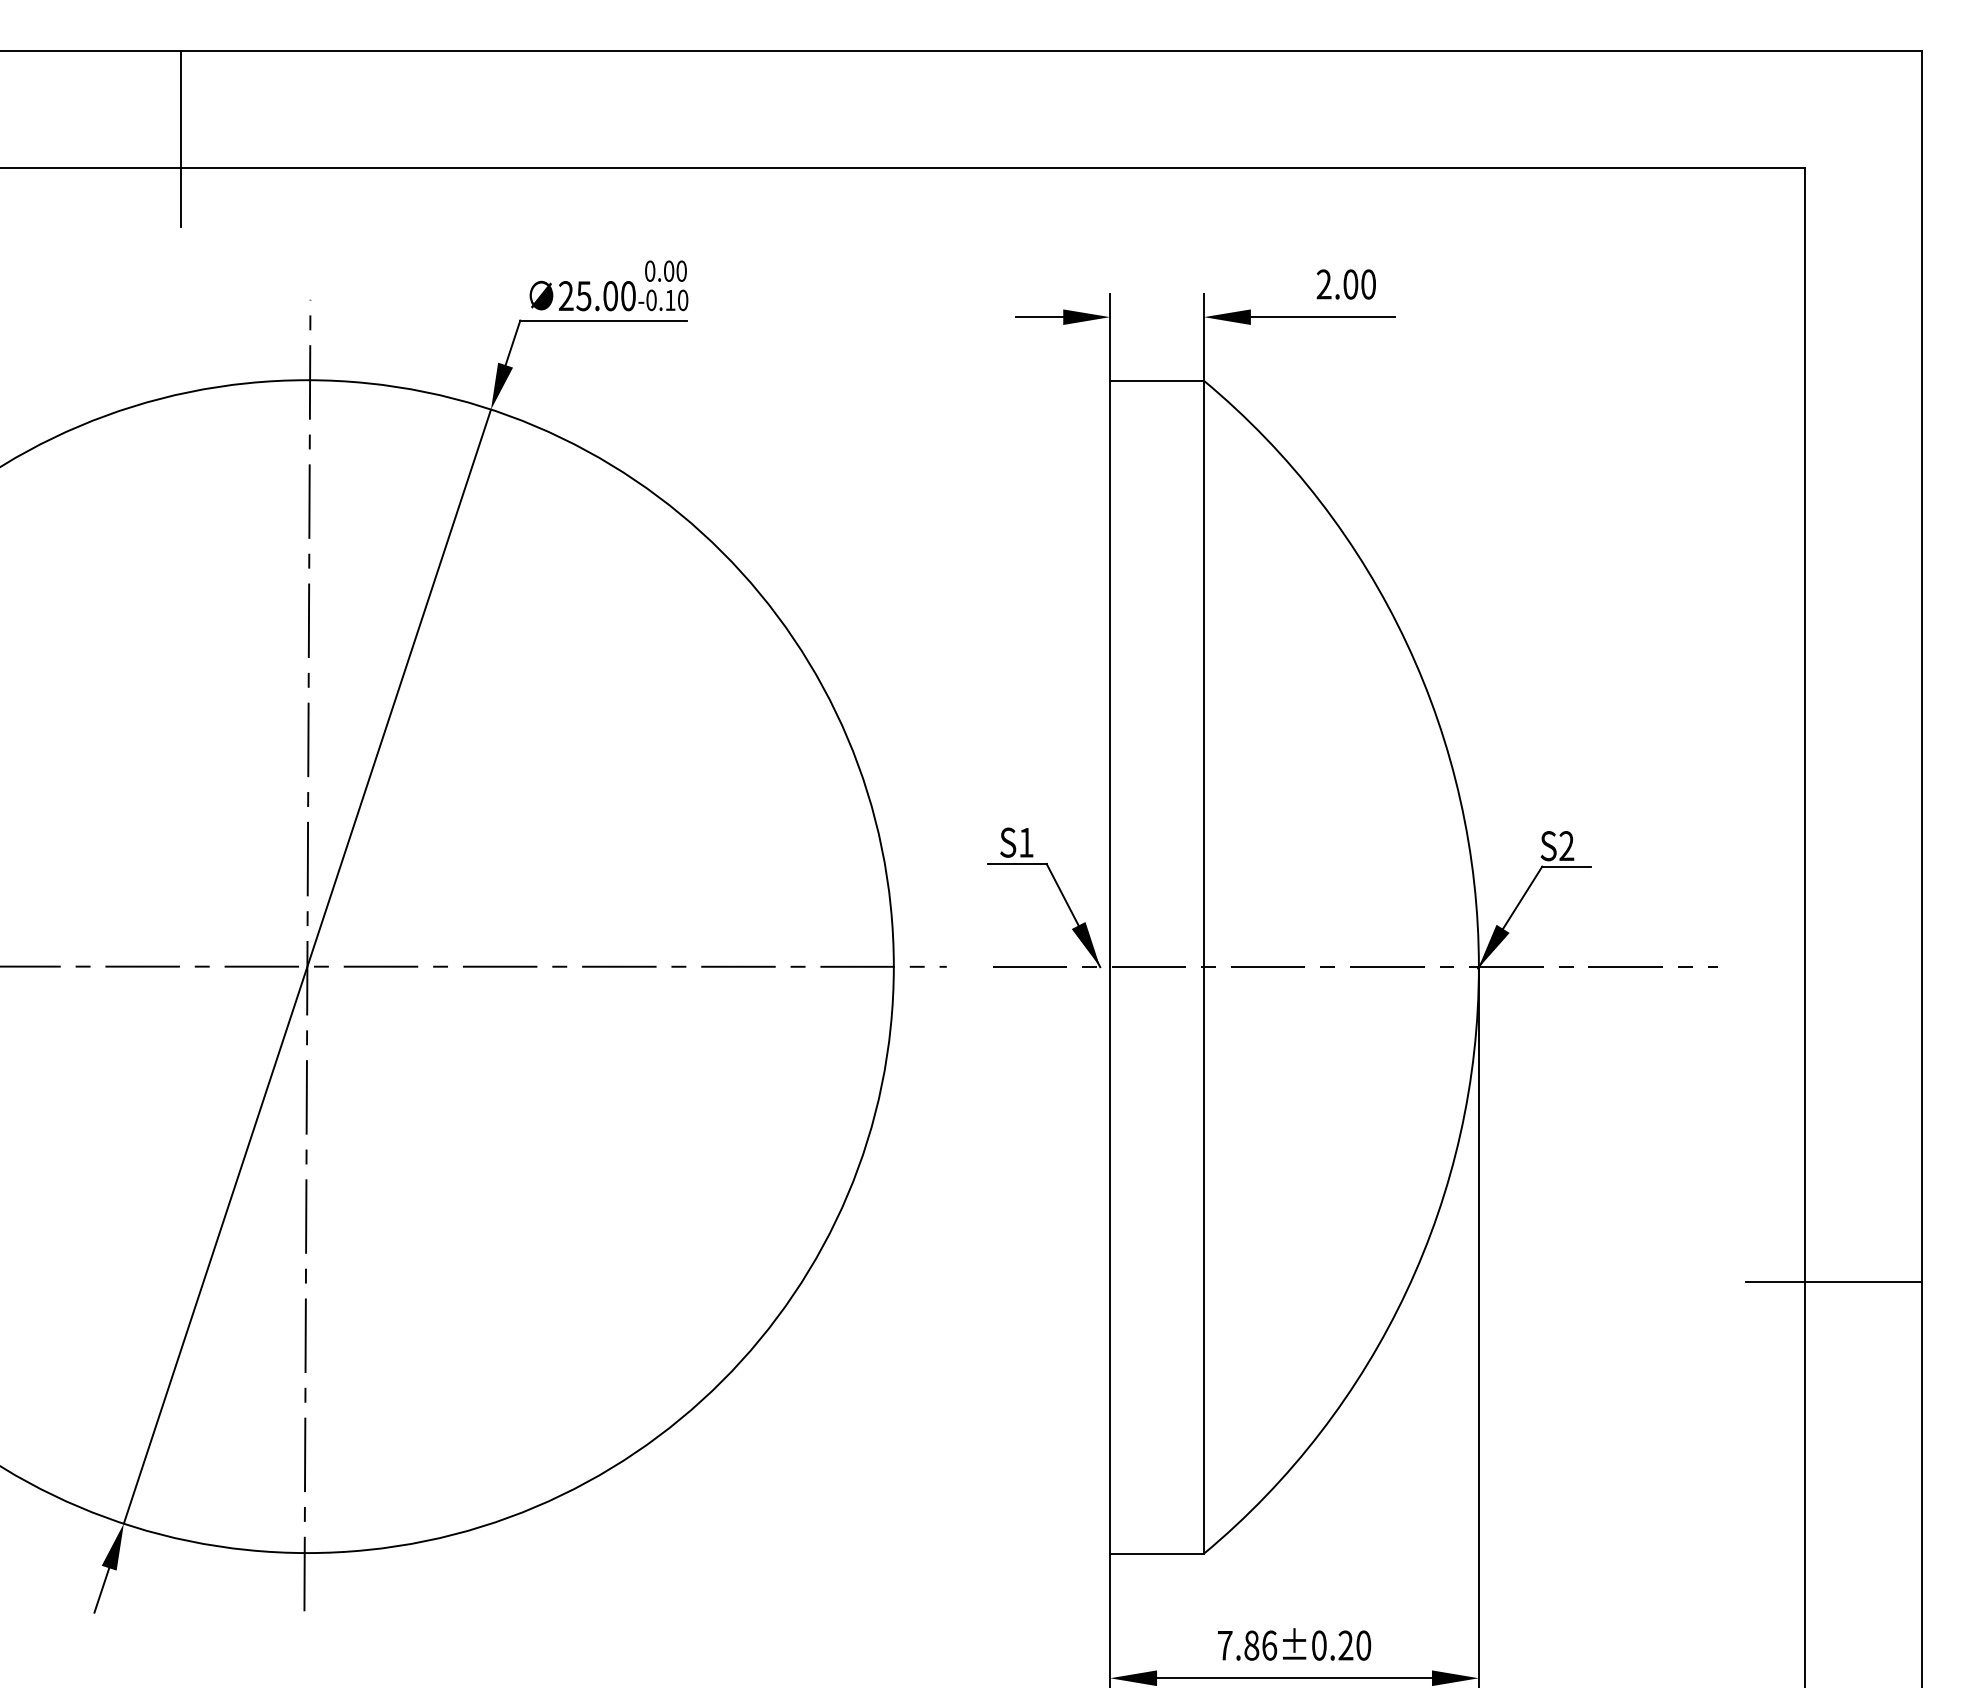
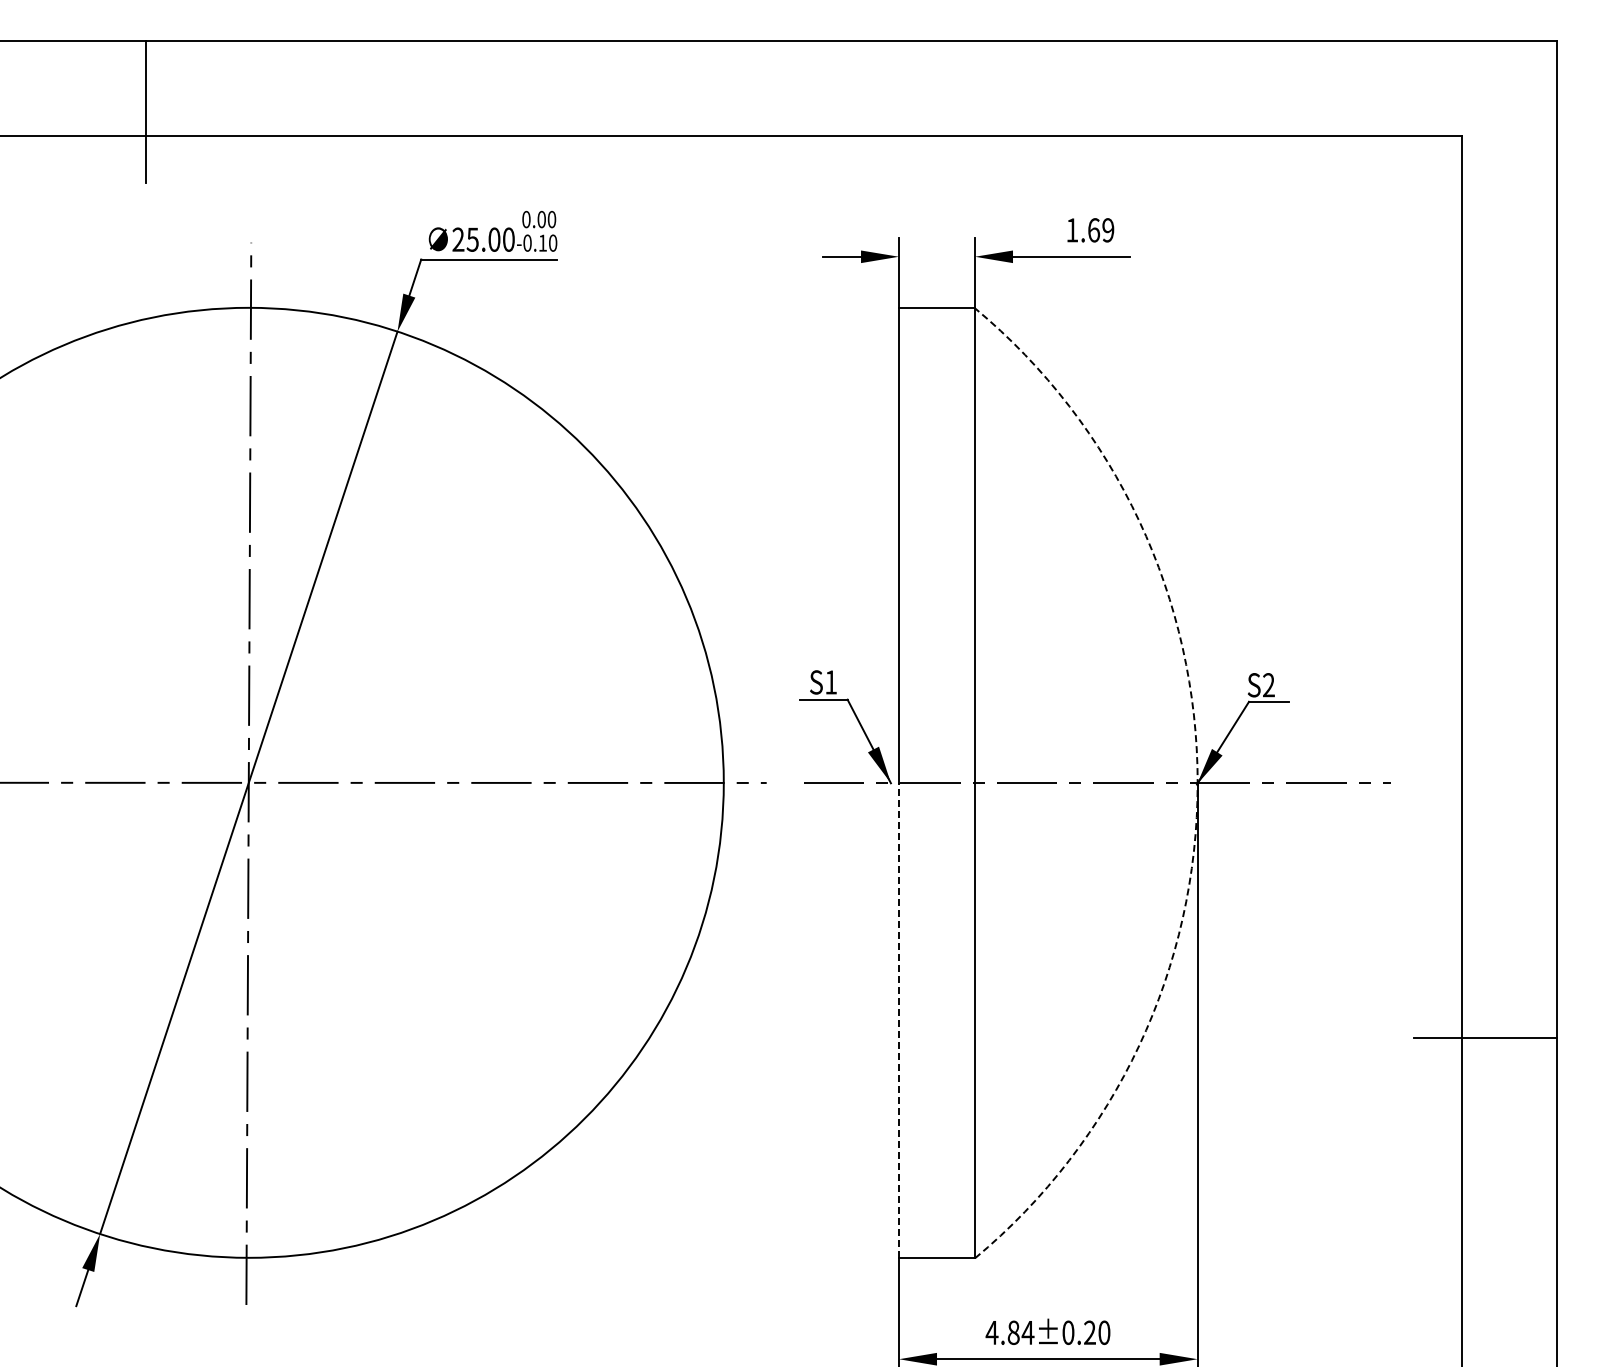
text: (1346, 284) -> (1090, 230), 2.00 -> 1.69
arc: (1478, 967) -> (1197, 783), solid -> dashed
line: (1110, 1260) -> (899, 1020), solid -> dashed
text: (1246, 1645) -> (1009, 1332), 7.86±0.20 -> 4.84±0.20

